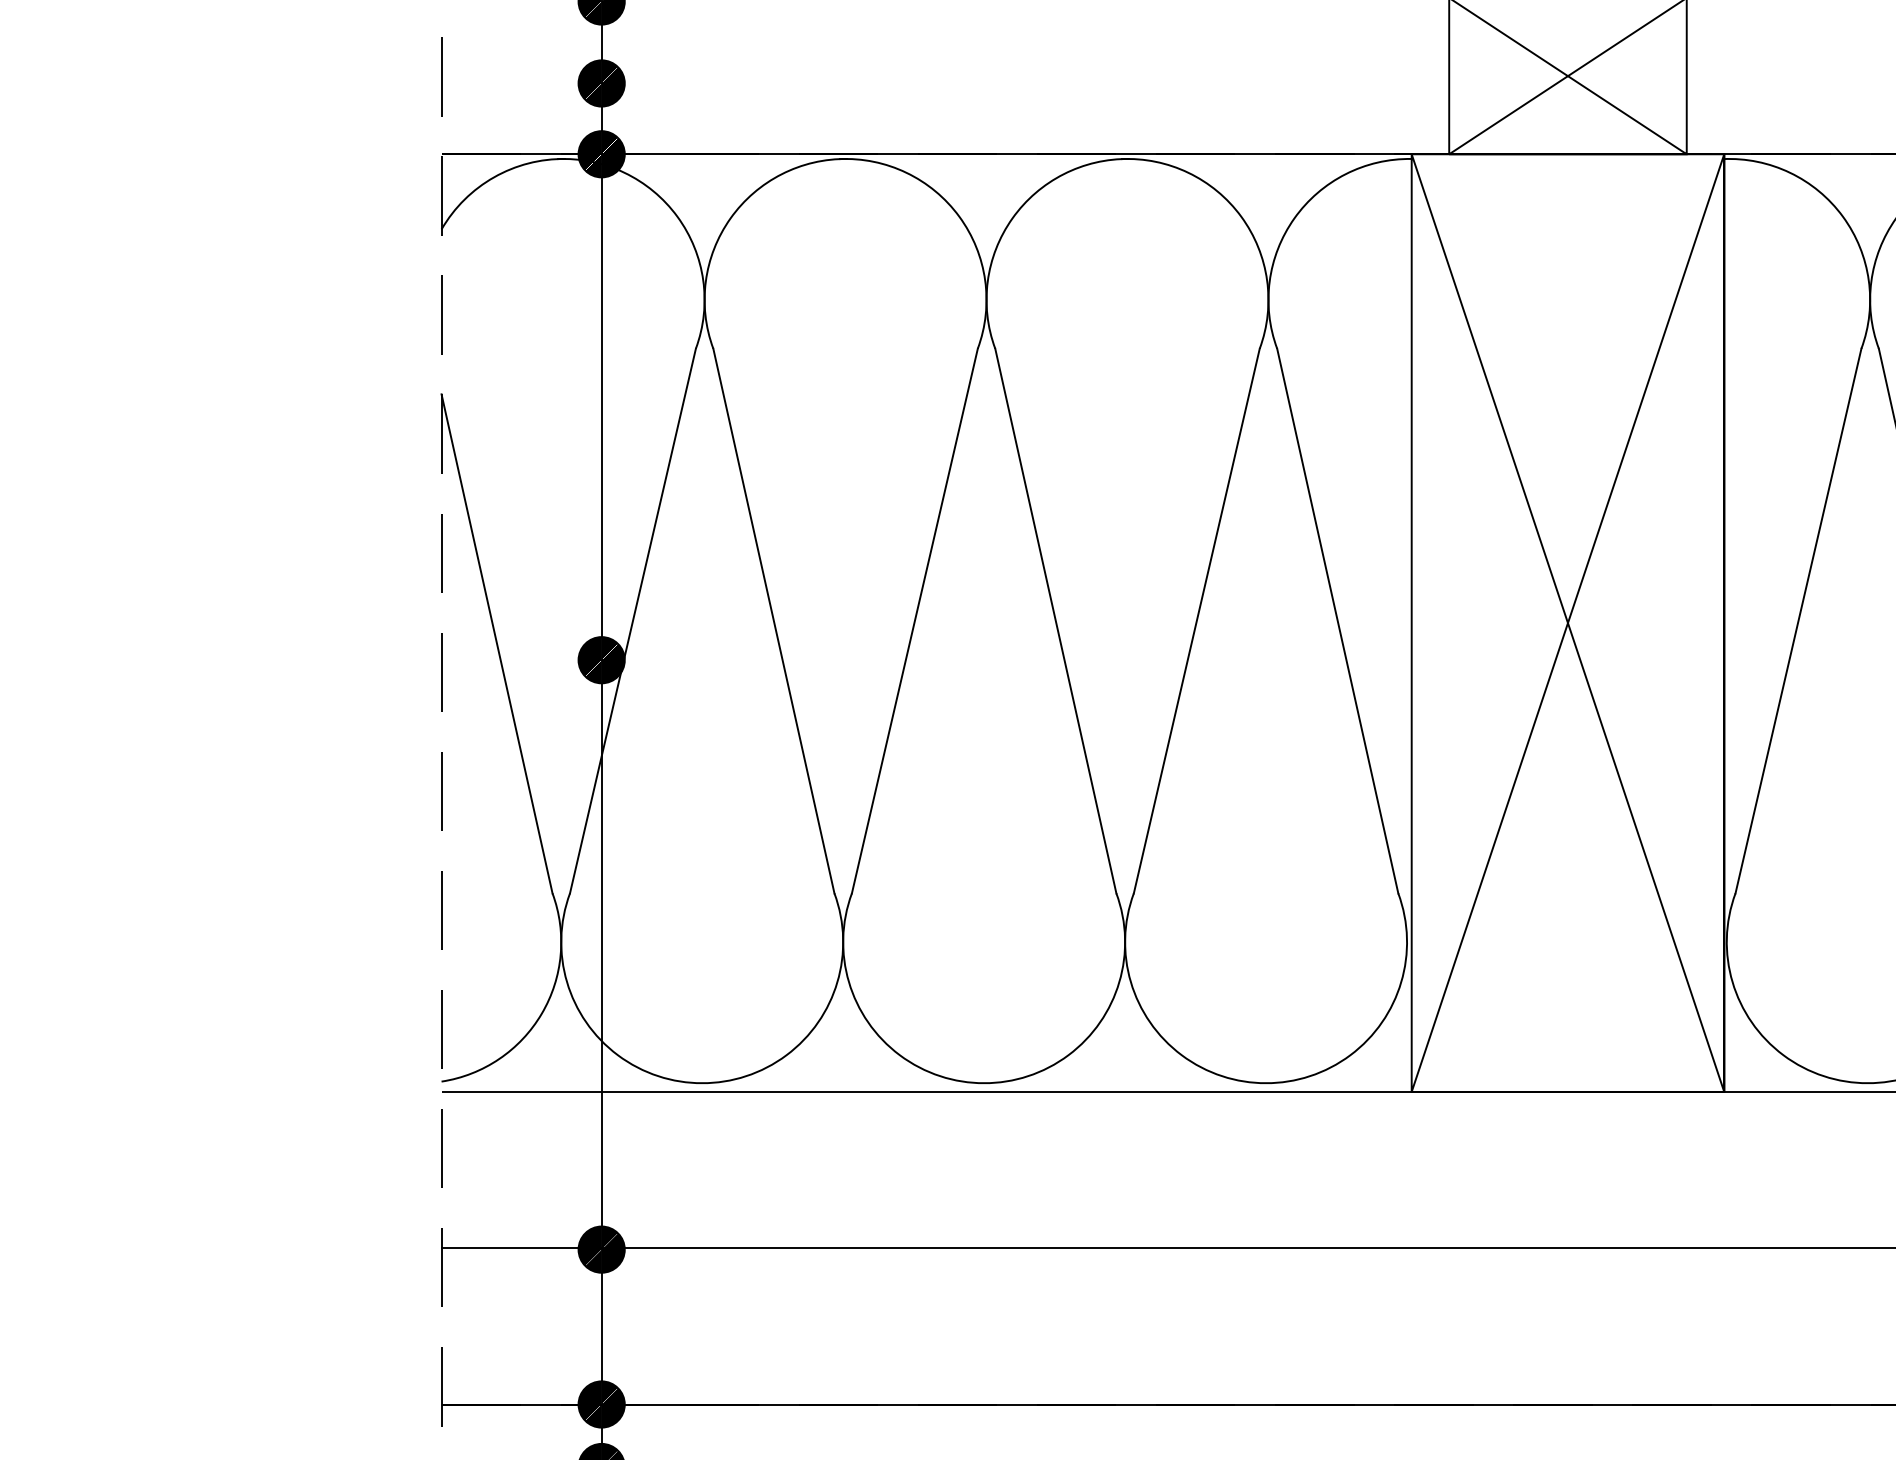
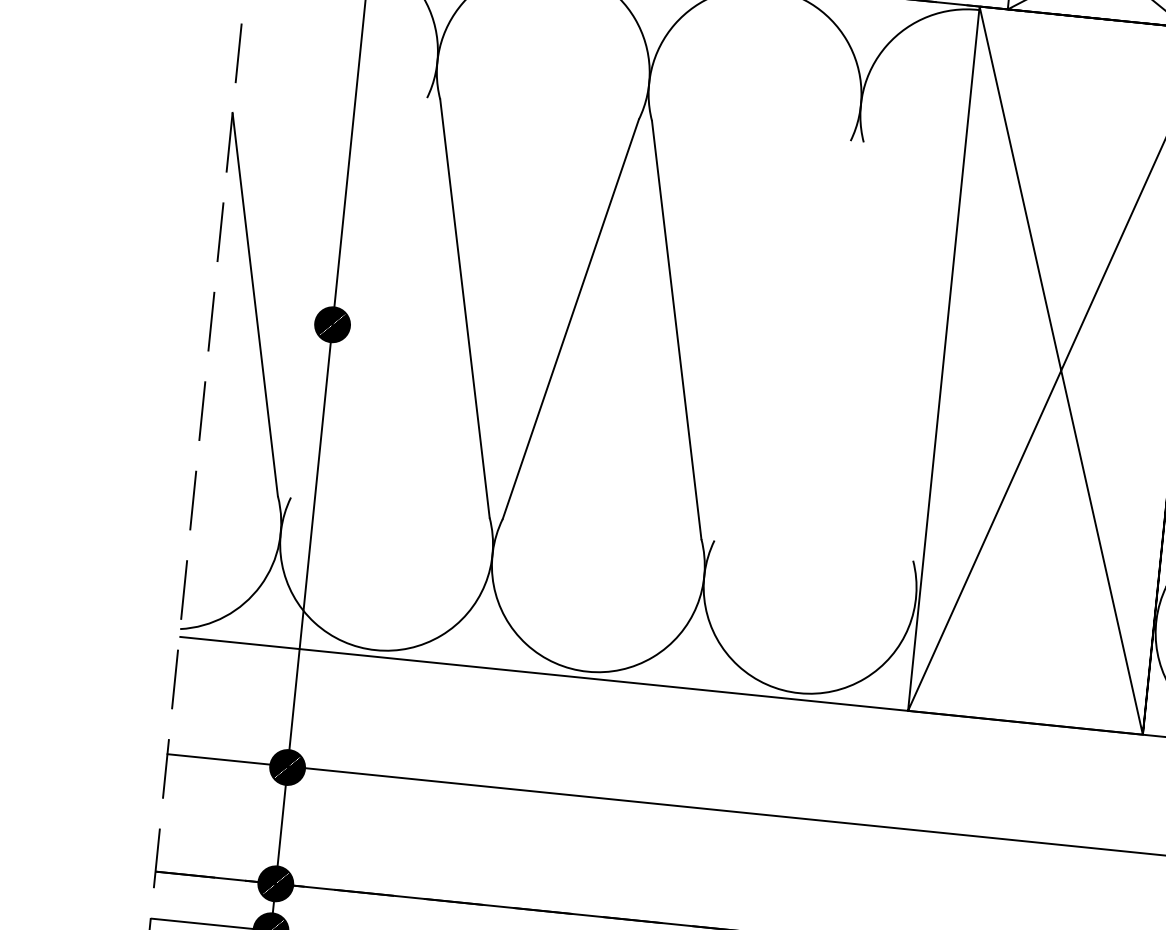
line: (632, 620) -> (358, 297), removed
line: (1196, 620) -> (782, 340), removed
line: (1337, 620) -> (888, 351), removed

